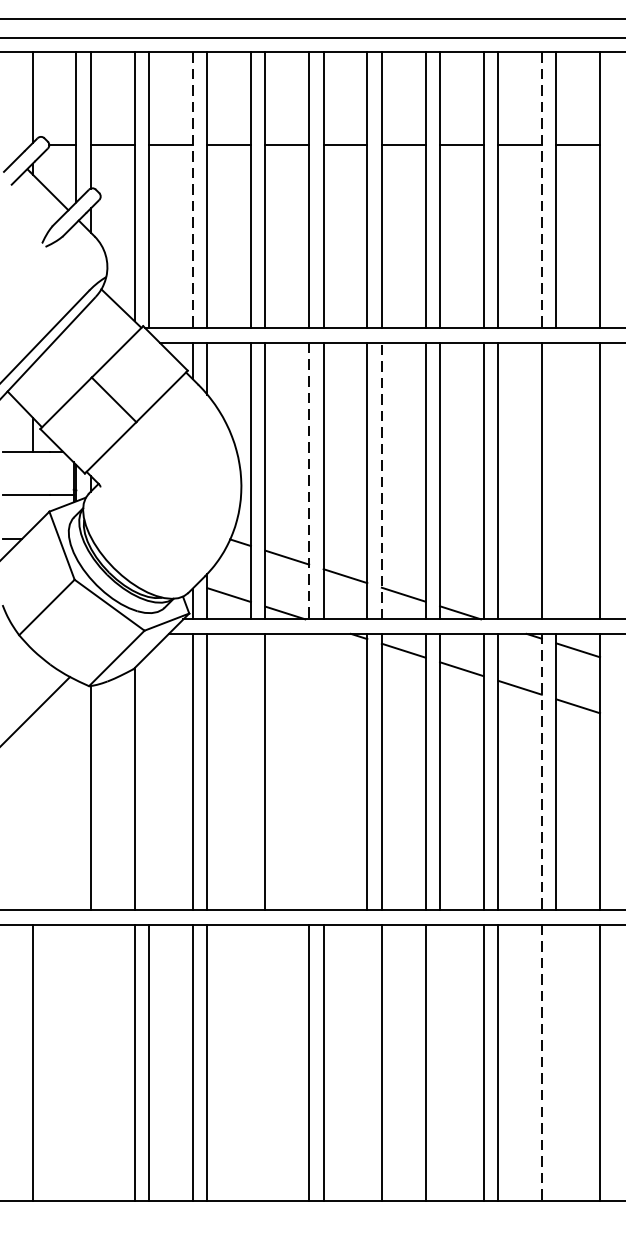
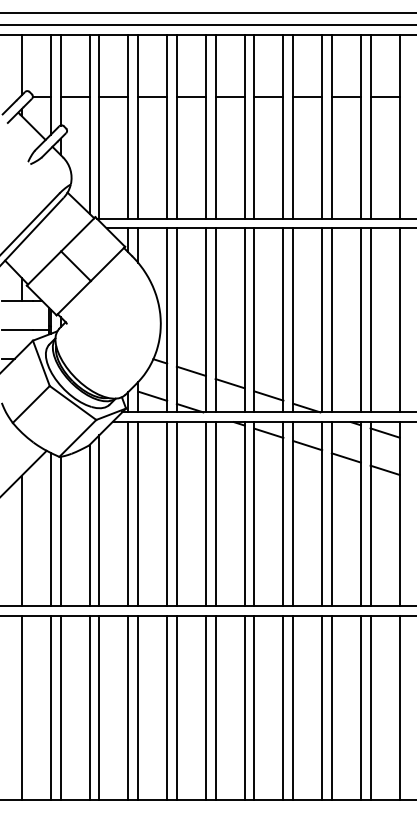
line: (192, 191) -> (128, 127), dashed -> solid
line: (541, 191) -> (360, 127), dashed -> solid
line: (382, 479) -> (254, 319), dashed -> solid
line: (308, 481) -> (205, 320), dashed -> solid
line: (556, 481) -> (370, 320), added
line: (251, 772) -> (167, 514), added
line: (308, 772) -> (205, 514), added
line: (323, 772) -> (215, 514), added
line: (541, 772) -> (360, 514), dashed -> solid
line: (149, 781) -> (99, 520), added
line: (75, 795) -> (50, 529), added
line: (32, 811) -> (21, 540), added
line: (75, 1062) -> (50, 707), added
line: (90, 1062) -> (60, 707), added
line: (251, 1062) -> (167, 707), added
line: (264, 1062) -> (176, 707), added
line: (367, 1062) -> (244, 707), added
line: (440, 1062) -> (293, 707), added
line: (556, 1062) -> (370, 707), added
line: (541, 1063) -> (360, 708), dashed -> solid

